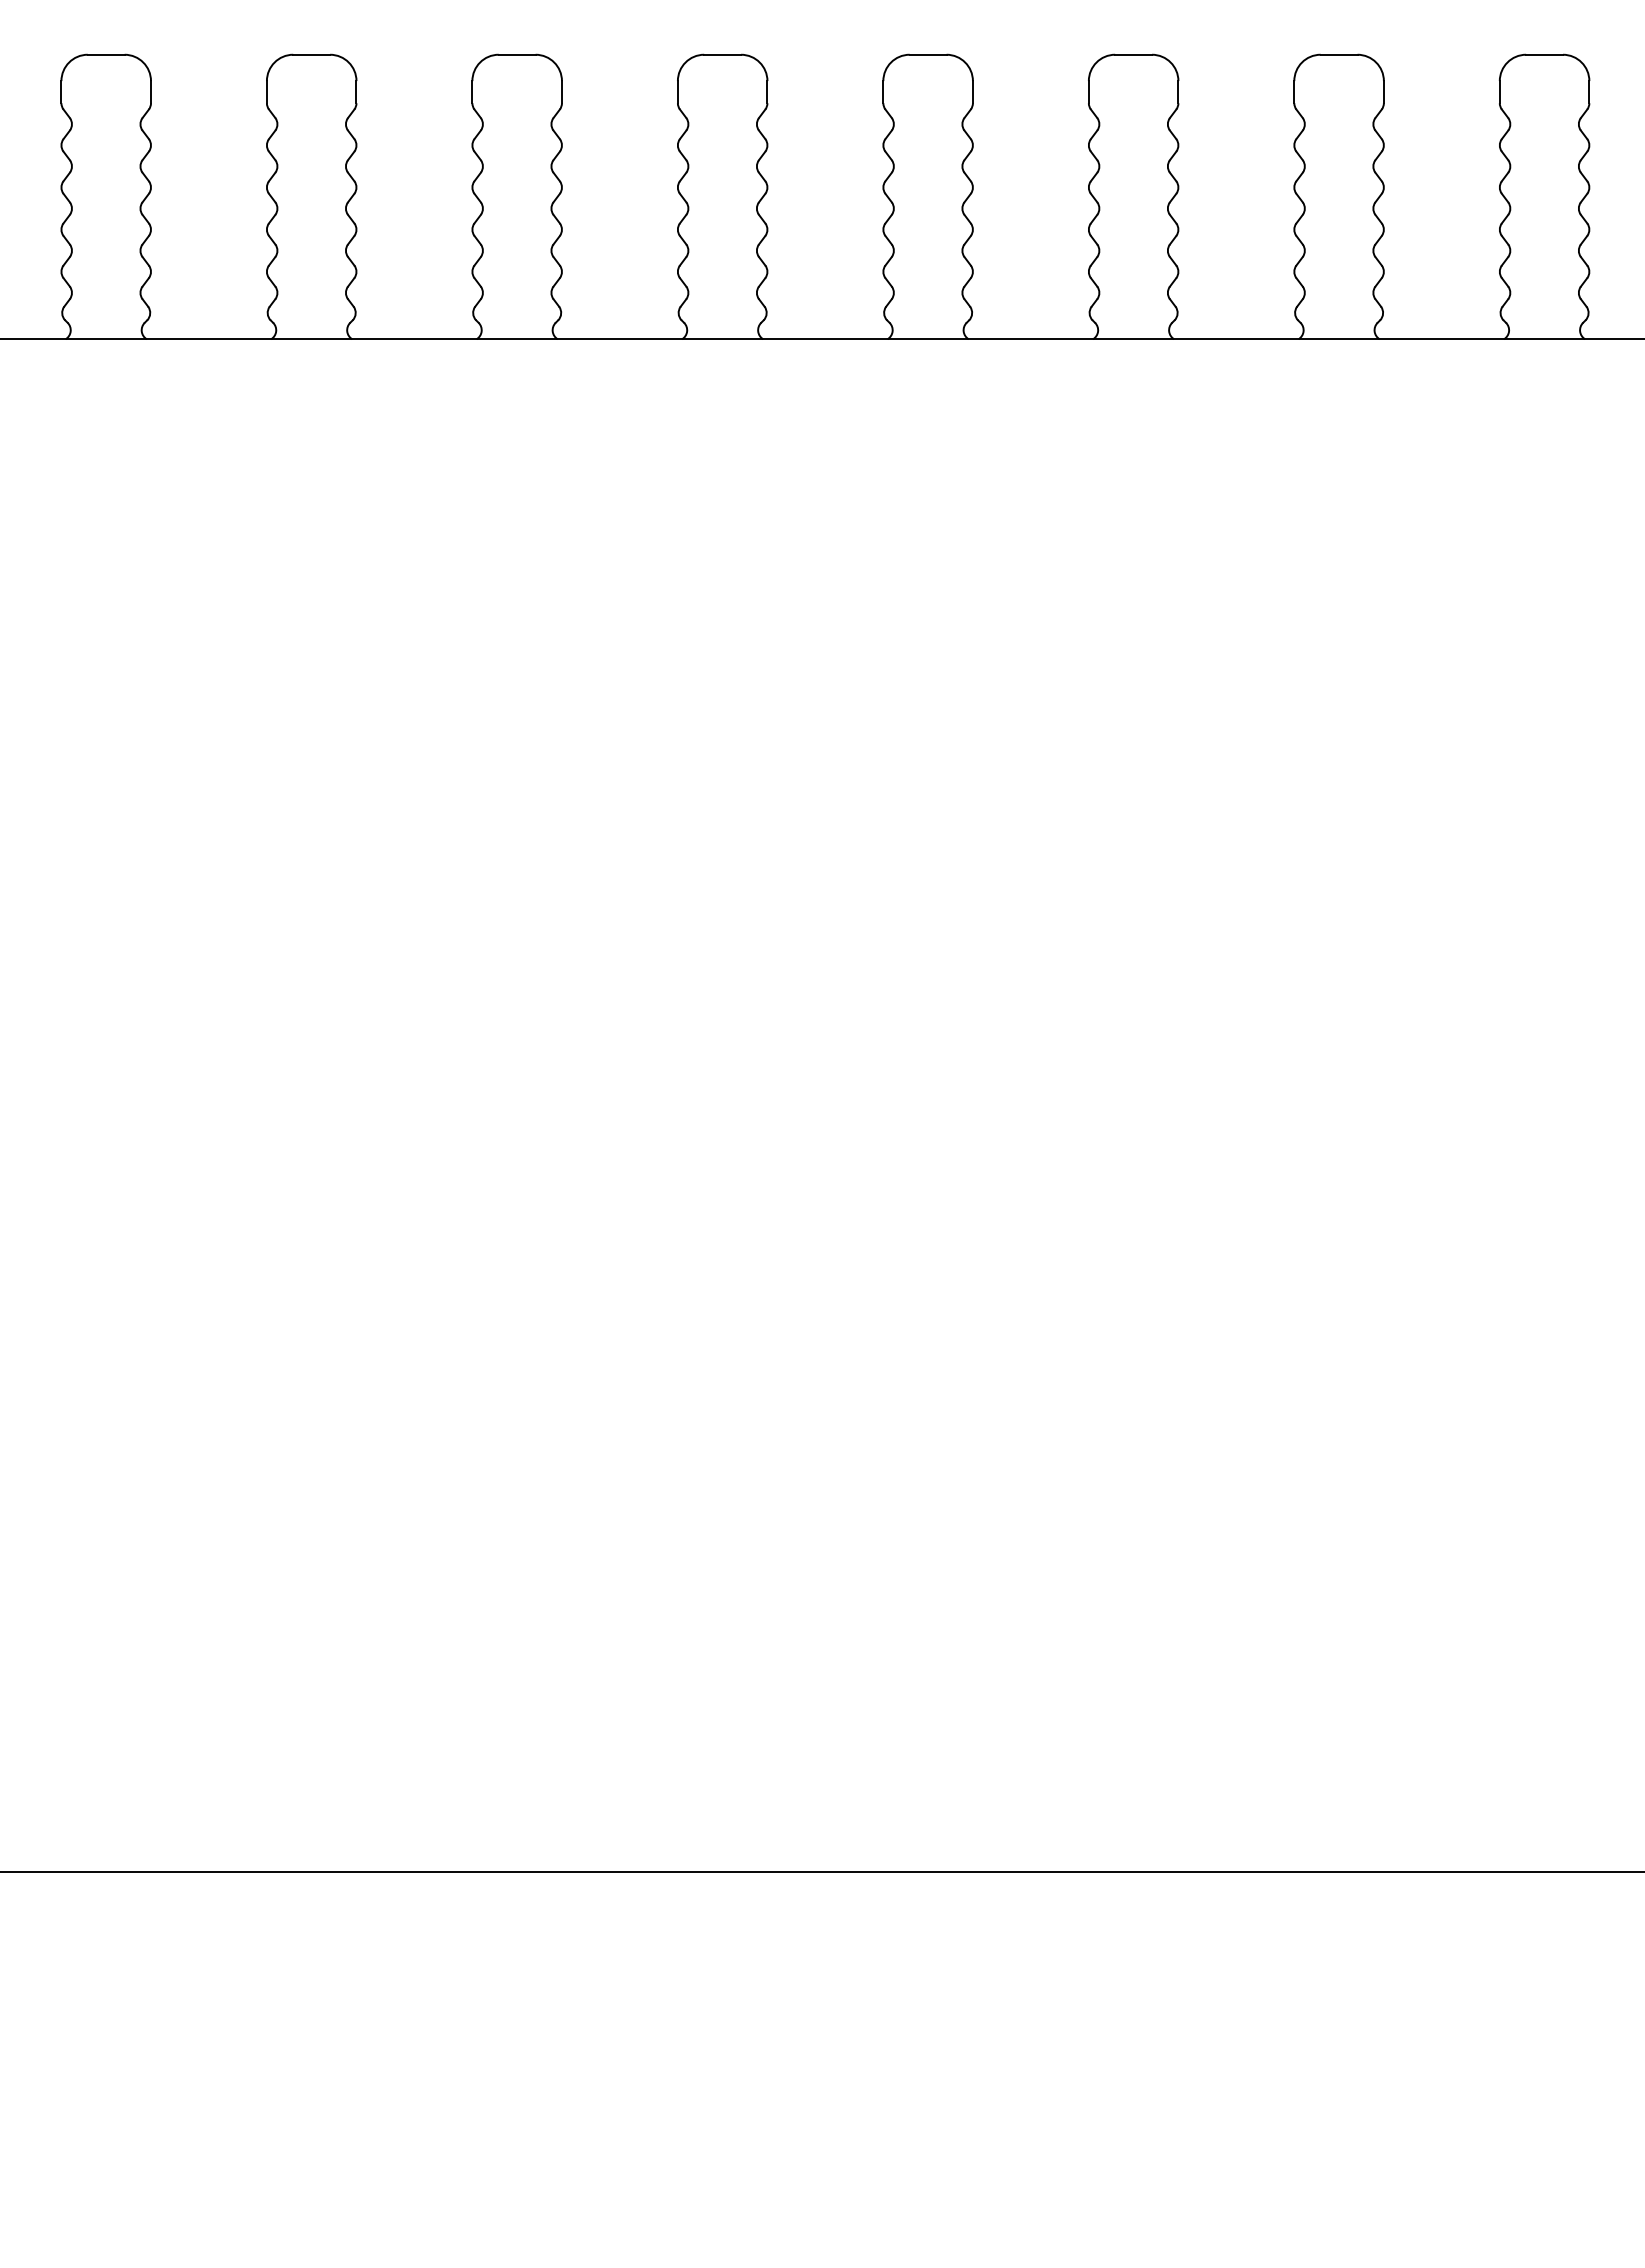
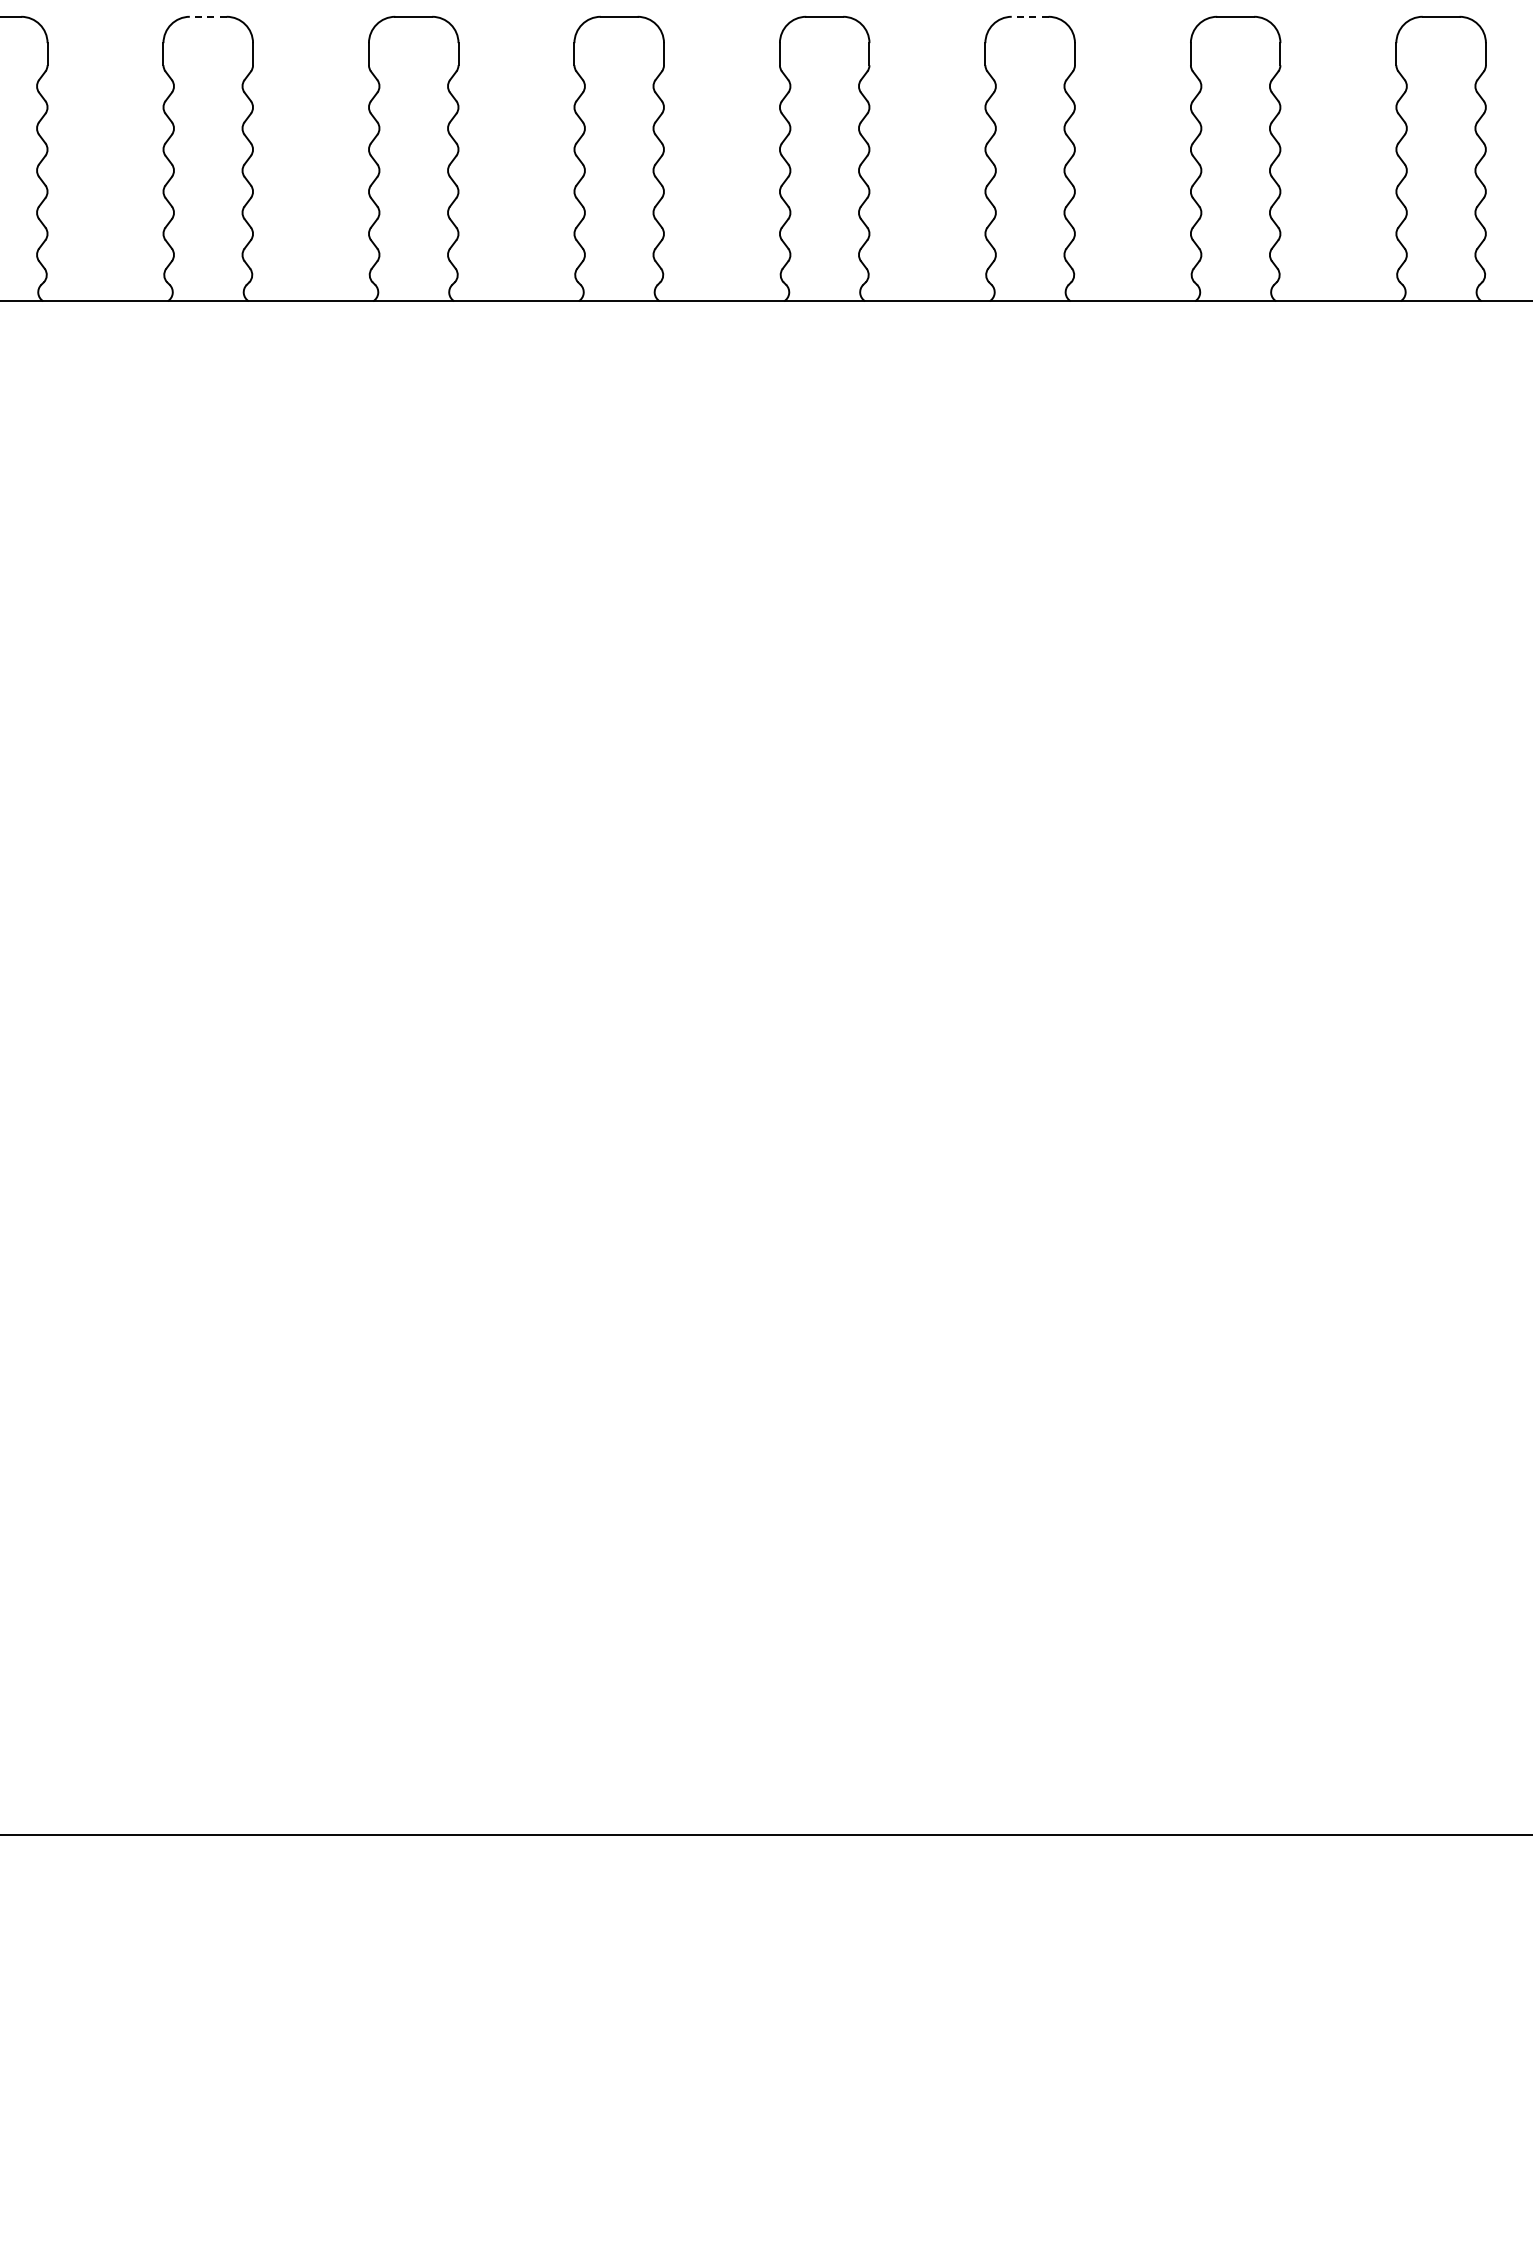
line: (105, 54) -> (207, 16), solid -> dashed
line: (927, 54) -> (1029, 16), solid -> dashed

